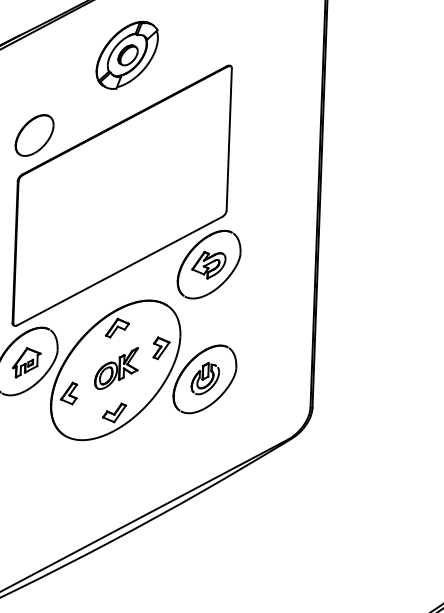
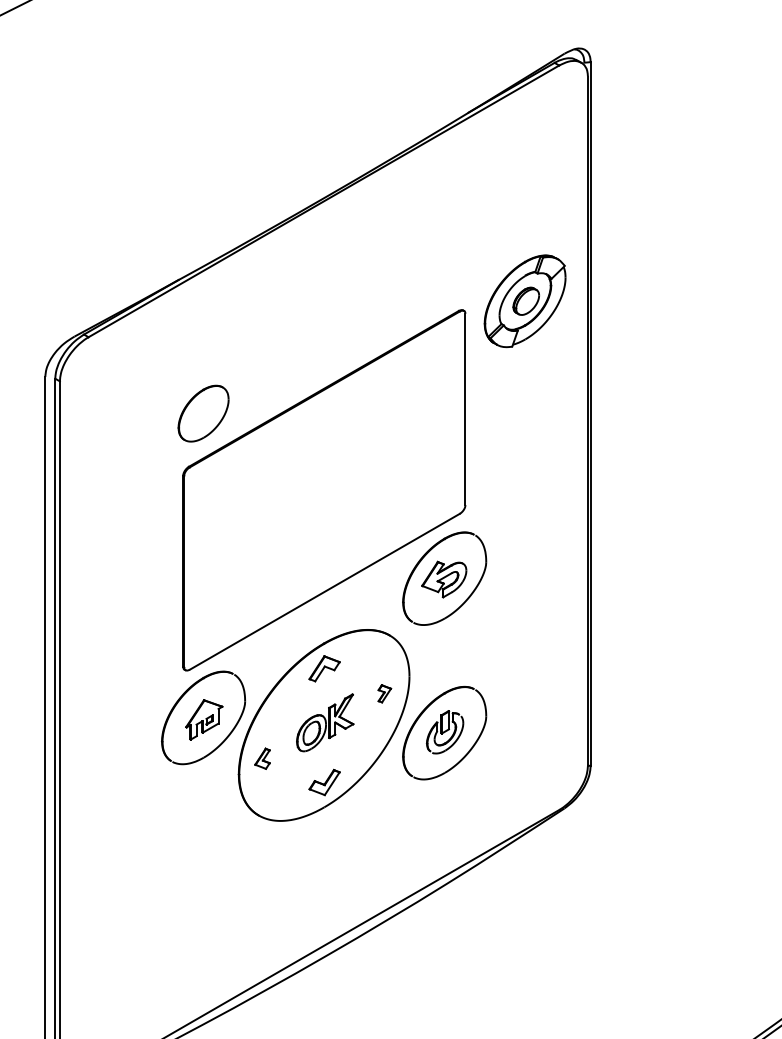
part: (126, 55) -> (524, 301), moved
part: (161, 348) -> (384, 693), size x0.6
part: (68, 393) -> (262, 758), size x0.7

